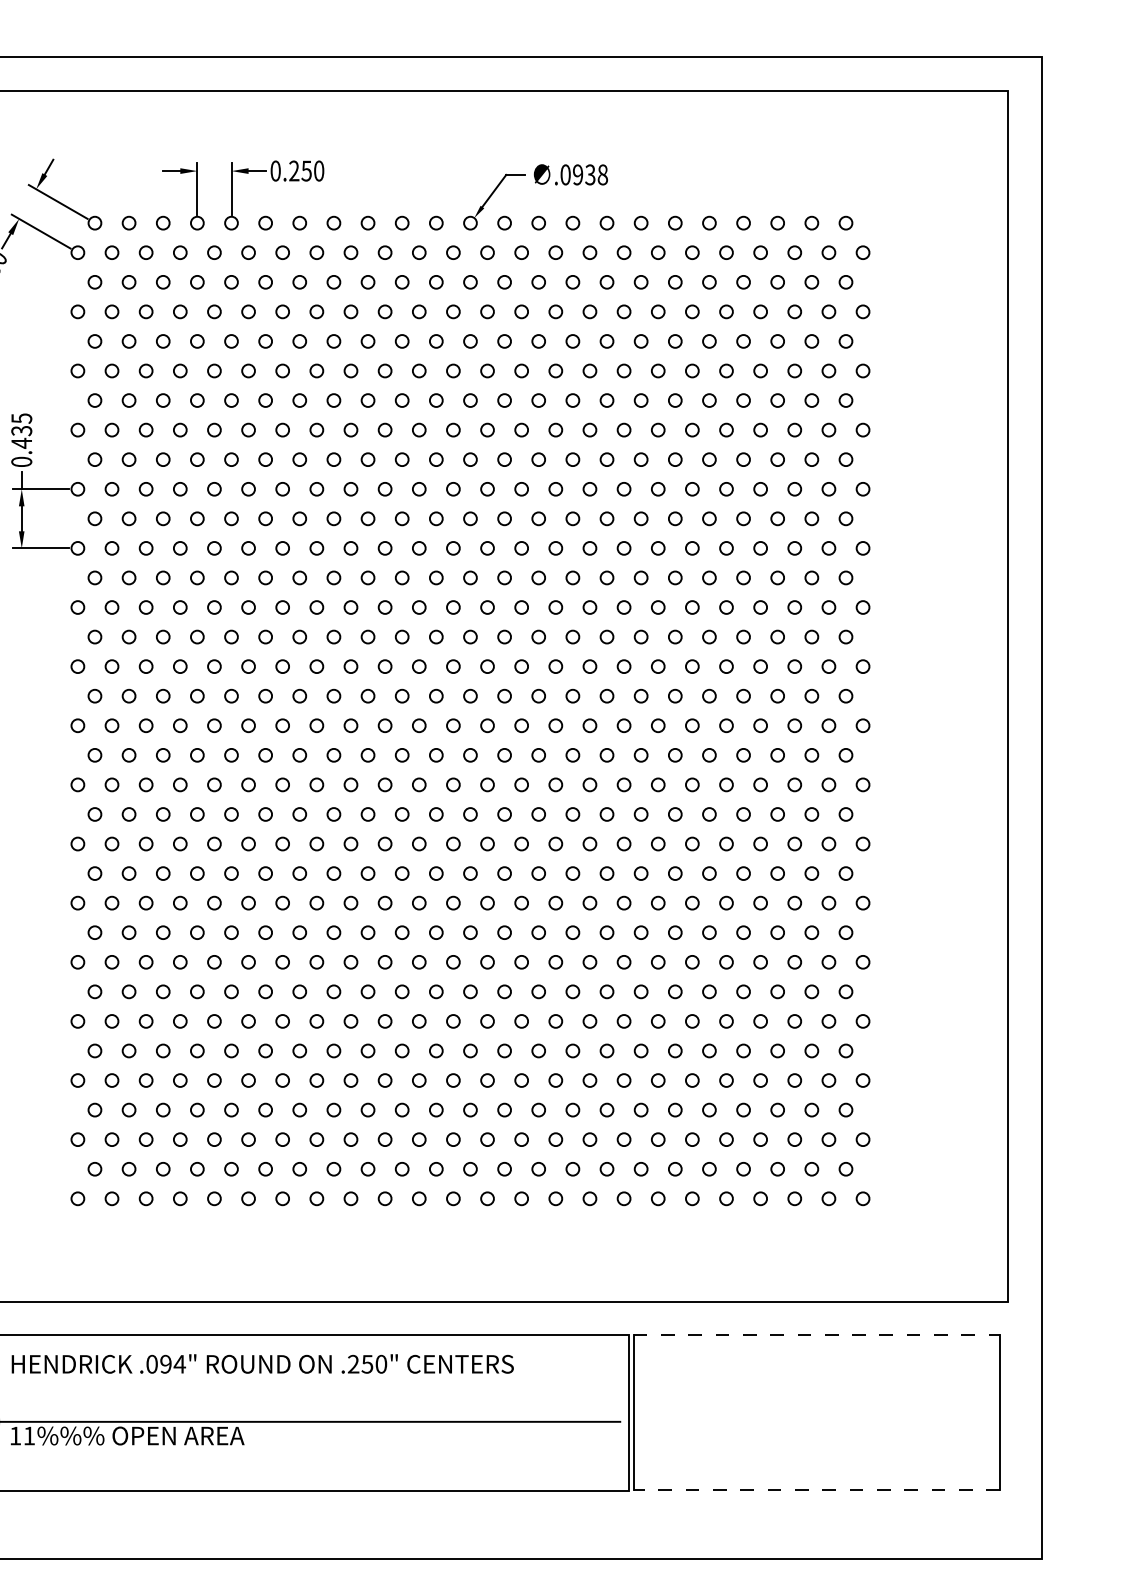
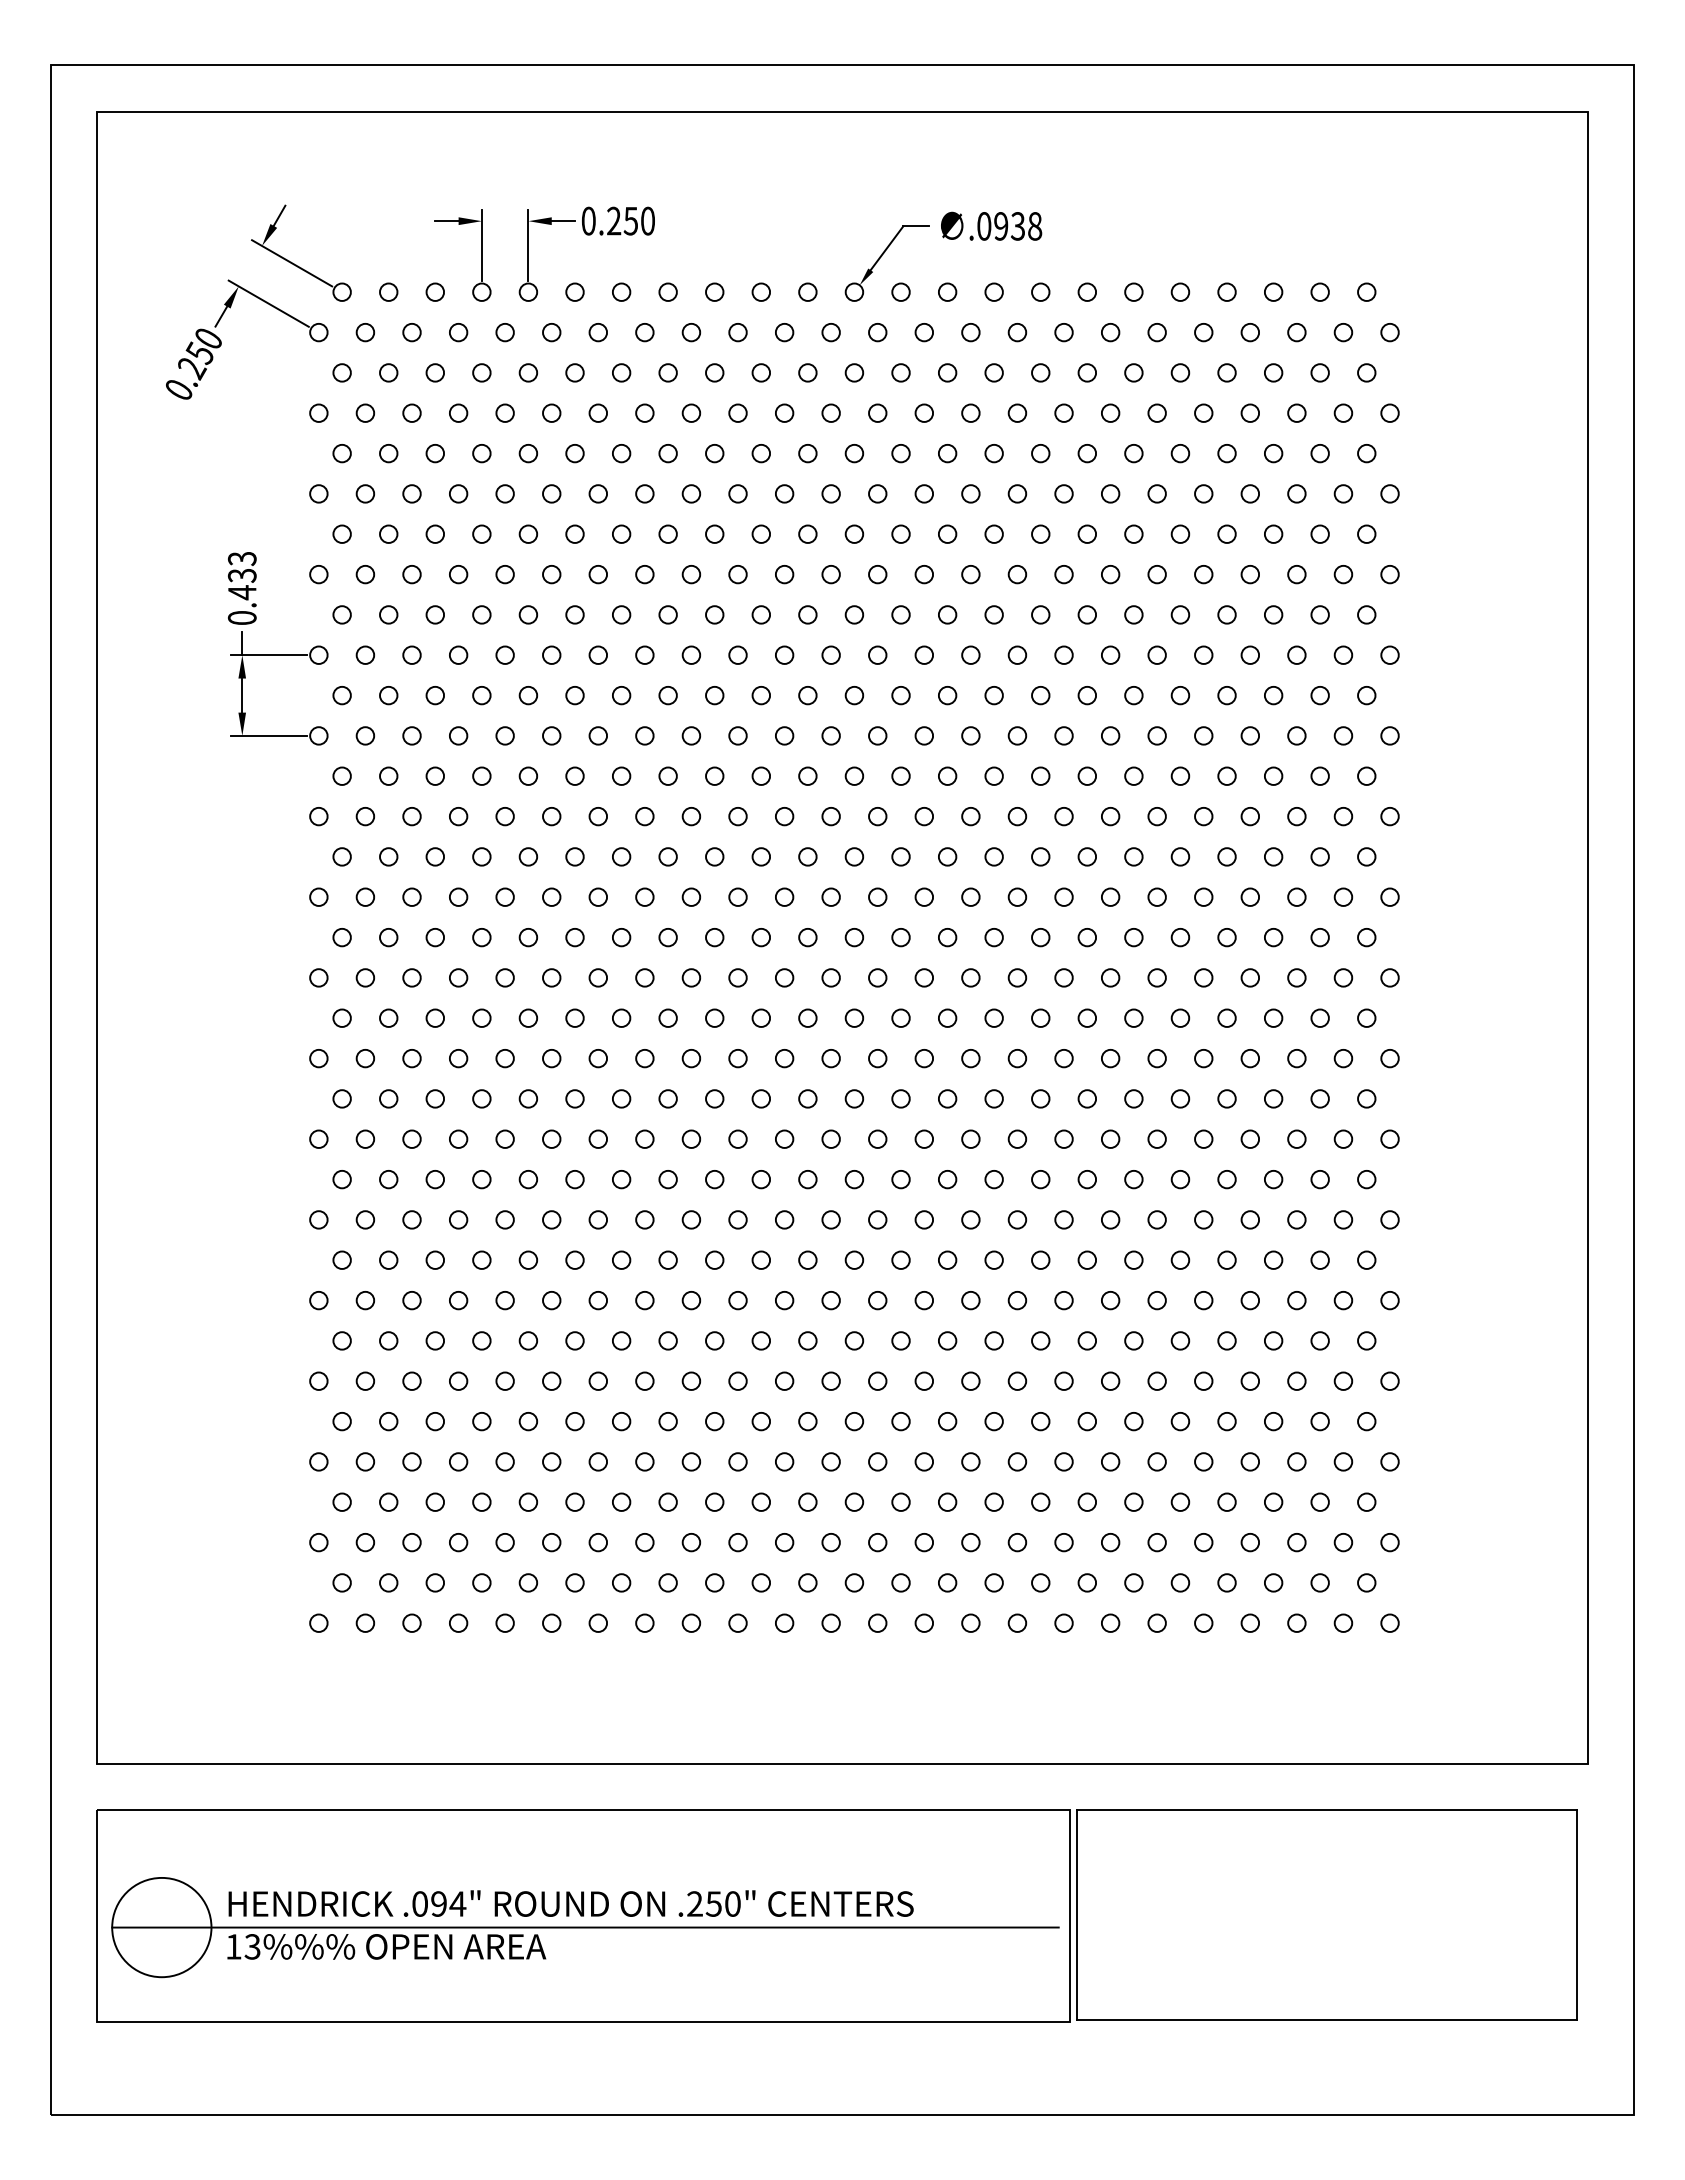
text: (21, 418) -> (241, 558), 0.435 -> 0.433
line: (816, 1335) -> (1326, 1809), dashed -> solid
text: (262, 1363) -> (570, 1903), moved
text: (29, 1435) -> (252, 1946), 11%%% -> 13%%%
line: (816, 1489) -> (1326, 2020), dashed -> solid

